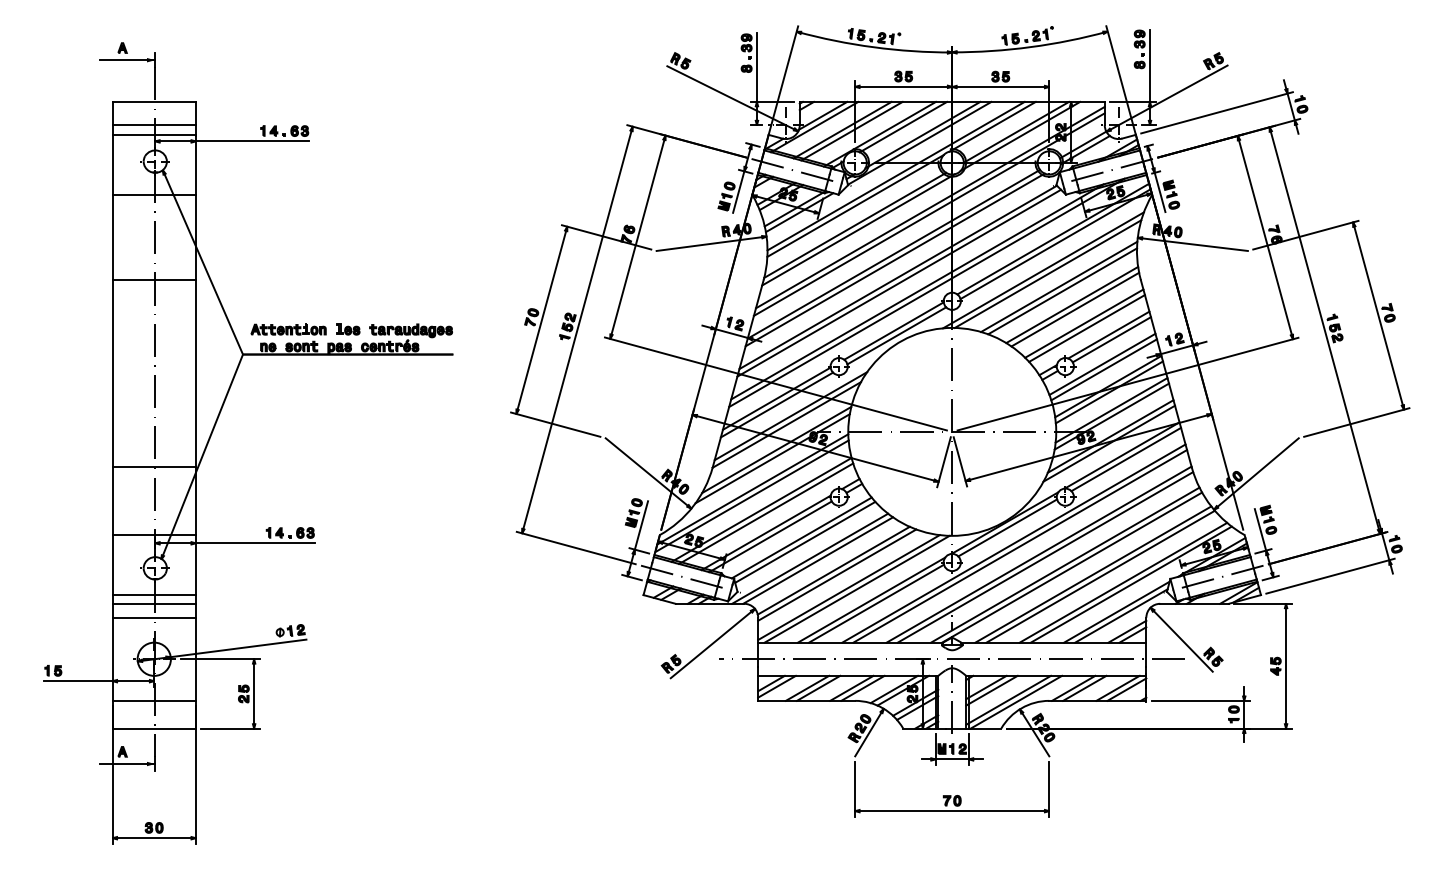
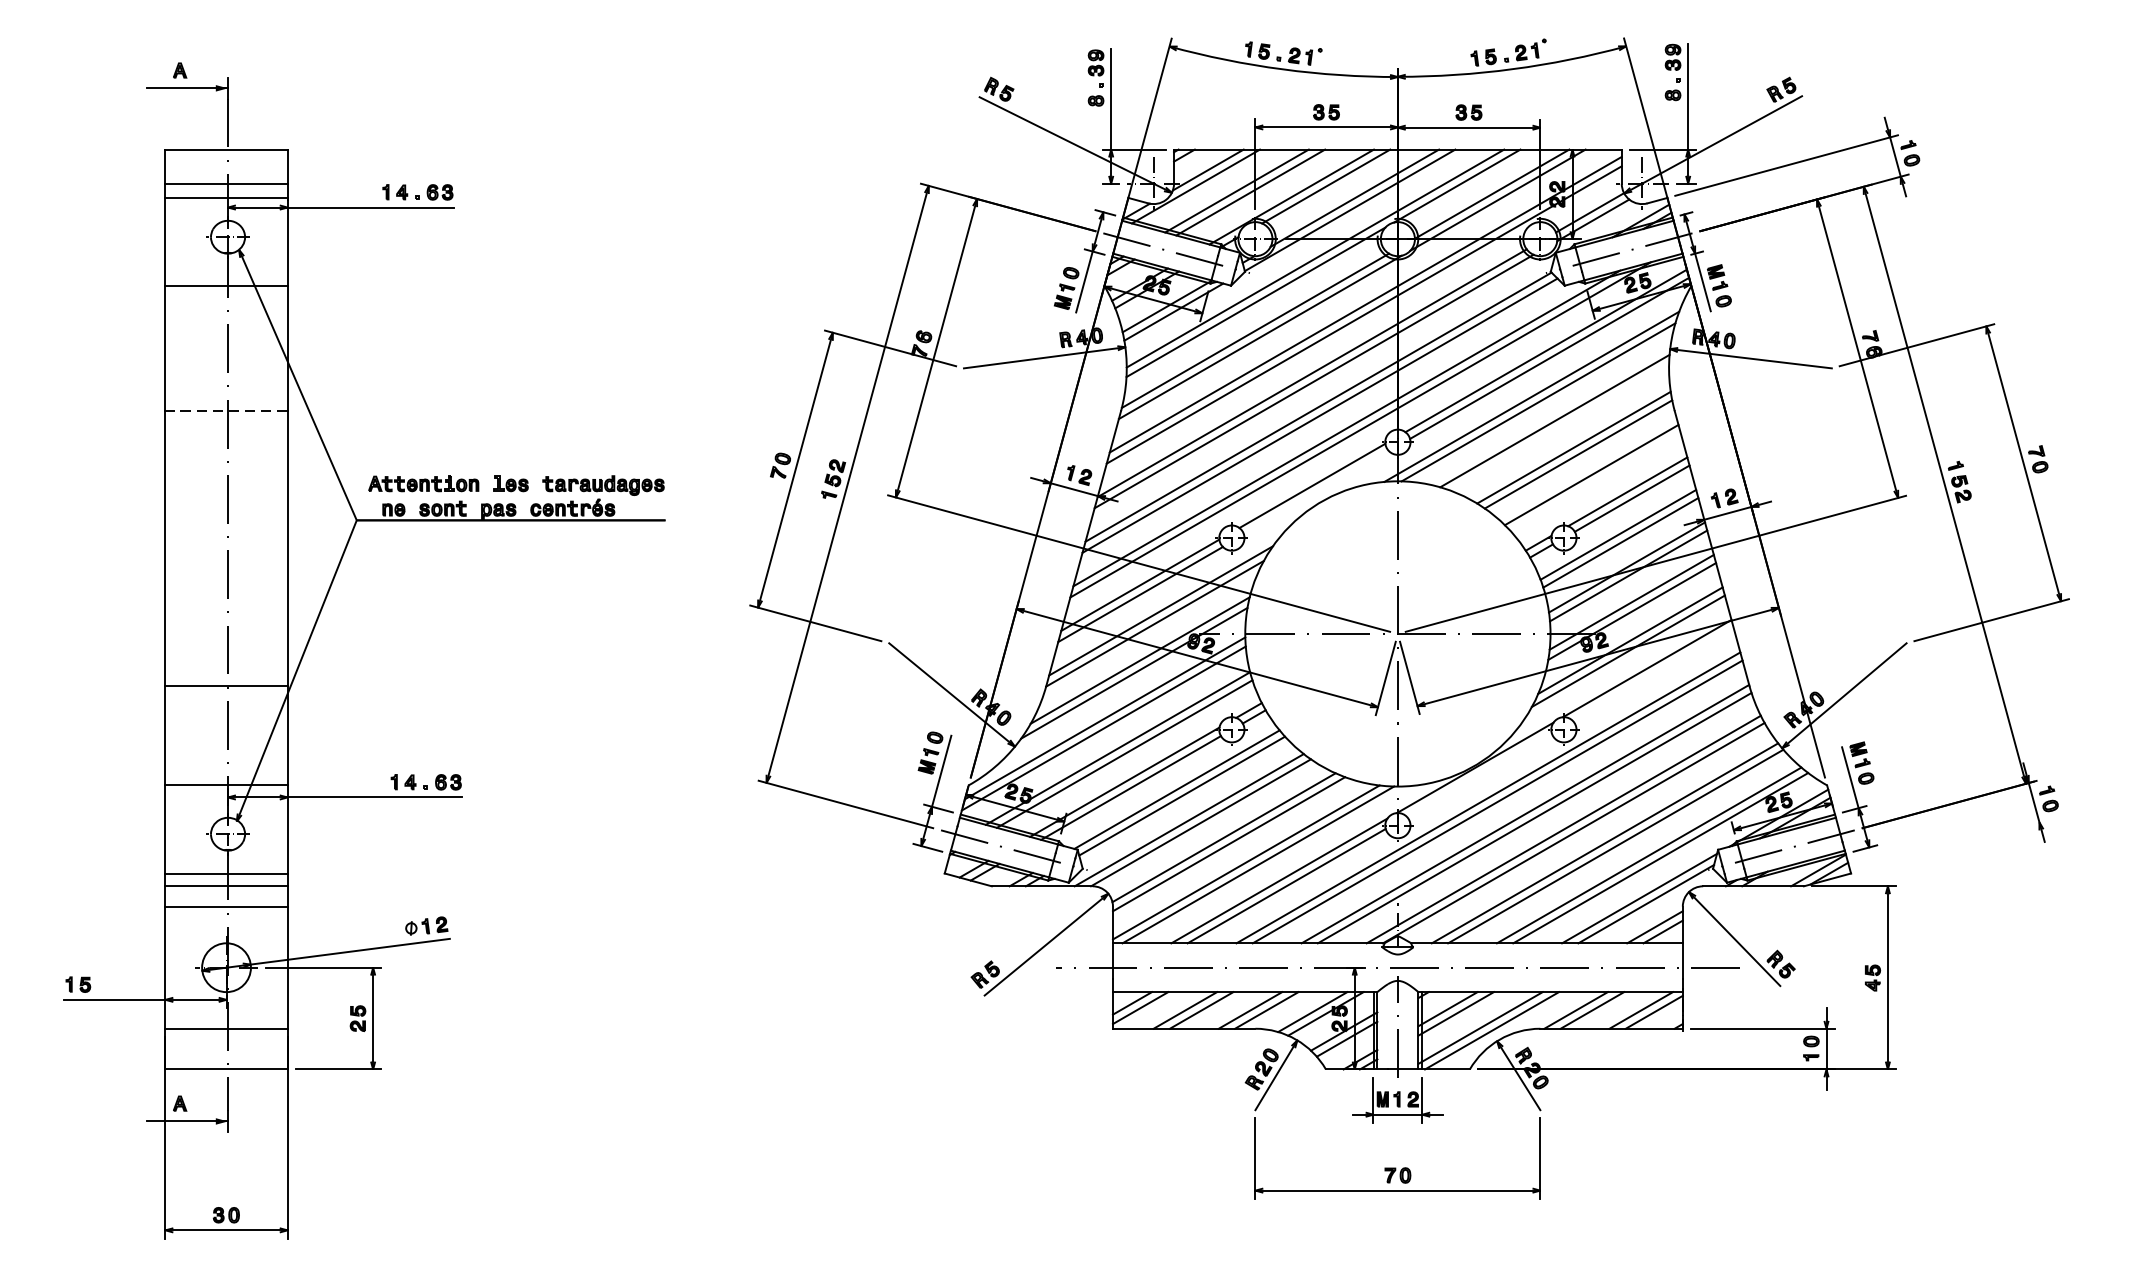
line: (154, 280) -> (226, 411), solid -> dashed
line: (1062, 291) -> (1559, 427), removed
line: (1086, 328) -> (1594, 482), removed
line: (896, 335) -> (1316, 492), removed
line: (1126, 459) -> (1653, 674), removed
line: (1007, 527) -> (1478, 774), removed
line: (1330, 575) -> (1953, 844), removed

